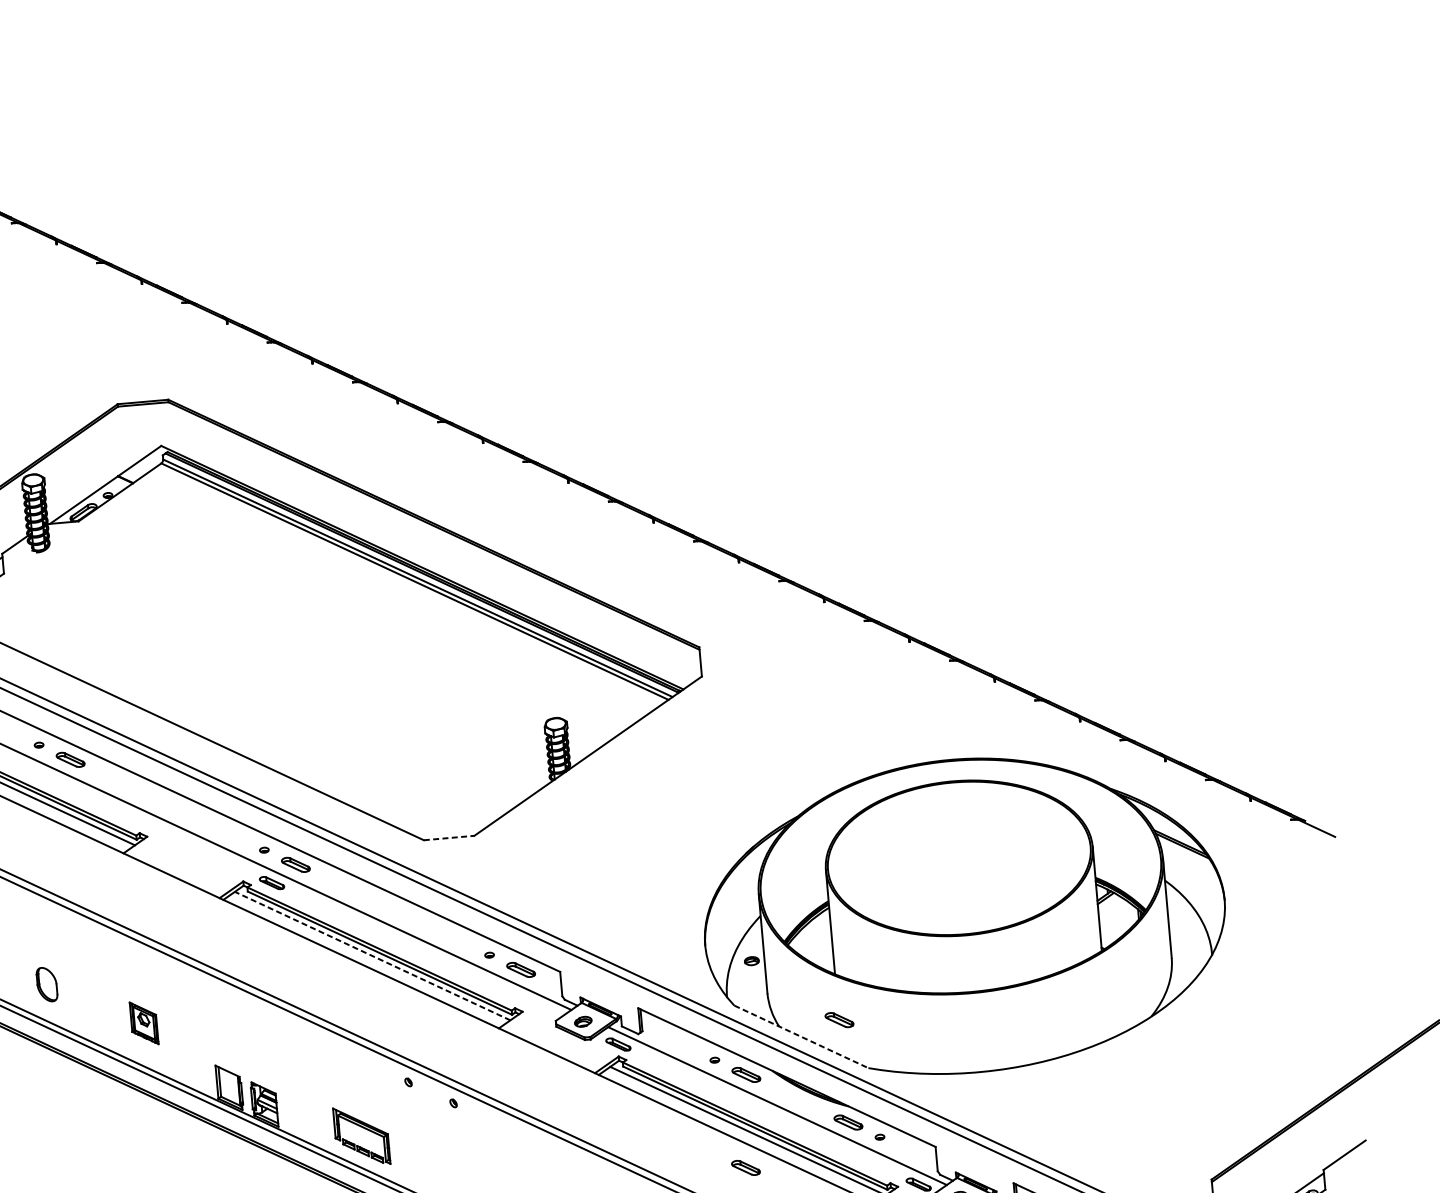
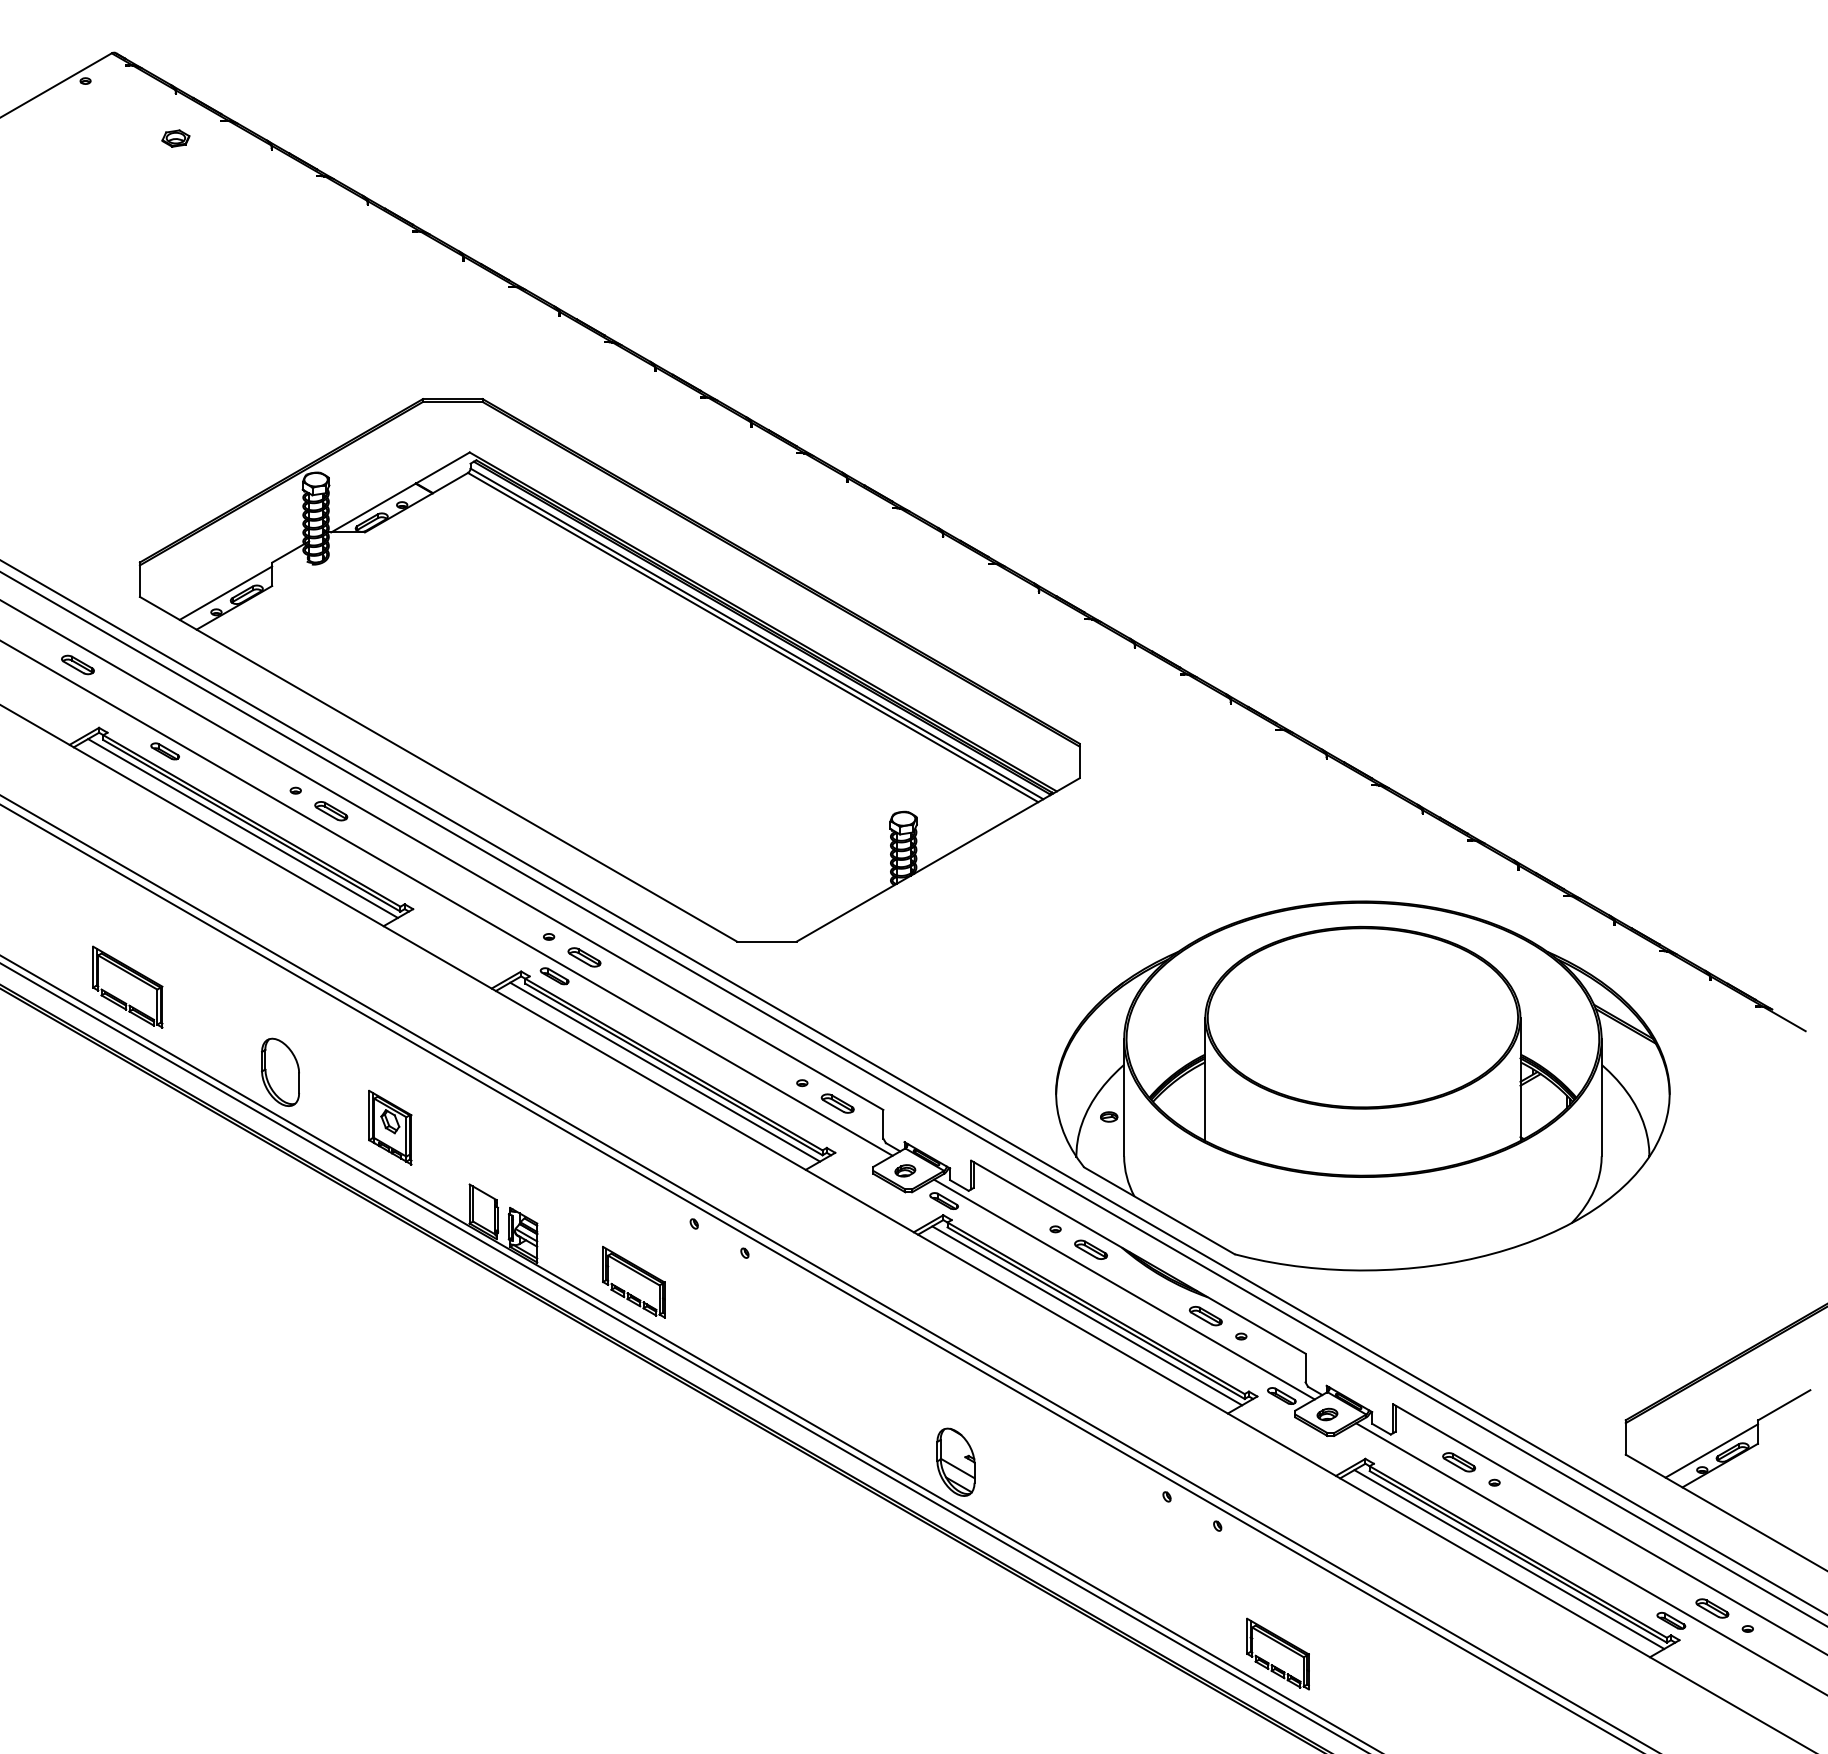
line: (448, 837) -> (766, 941), dashed -> solid
line: (372, 956) -> (665, 1072), dashed -> solid
part: (46, 984) -> (280, 1071), size x1.67
part: (839, 1020) -> (1205, 1195), removed
part: (144, 1023) -> (390, 1127), size x1.43
line: (801, 1037) -> (1159, 1211), dashed -> solid
part: (745, 1167) -> (1080, 1358), removed

